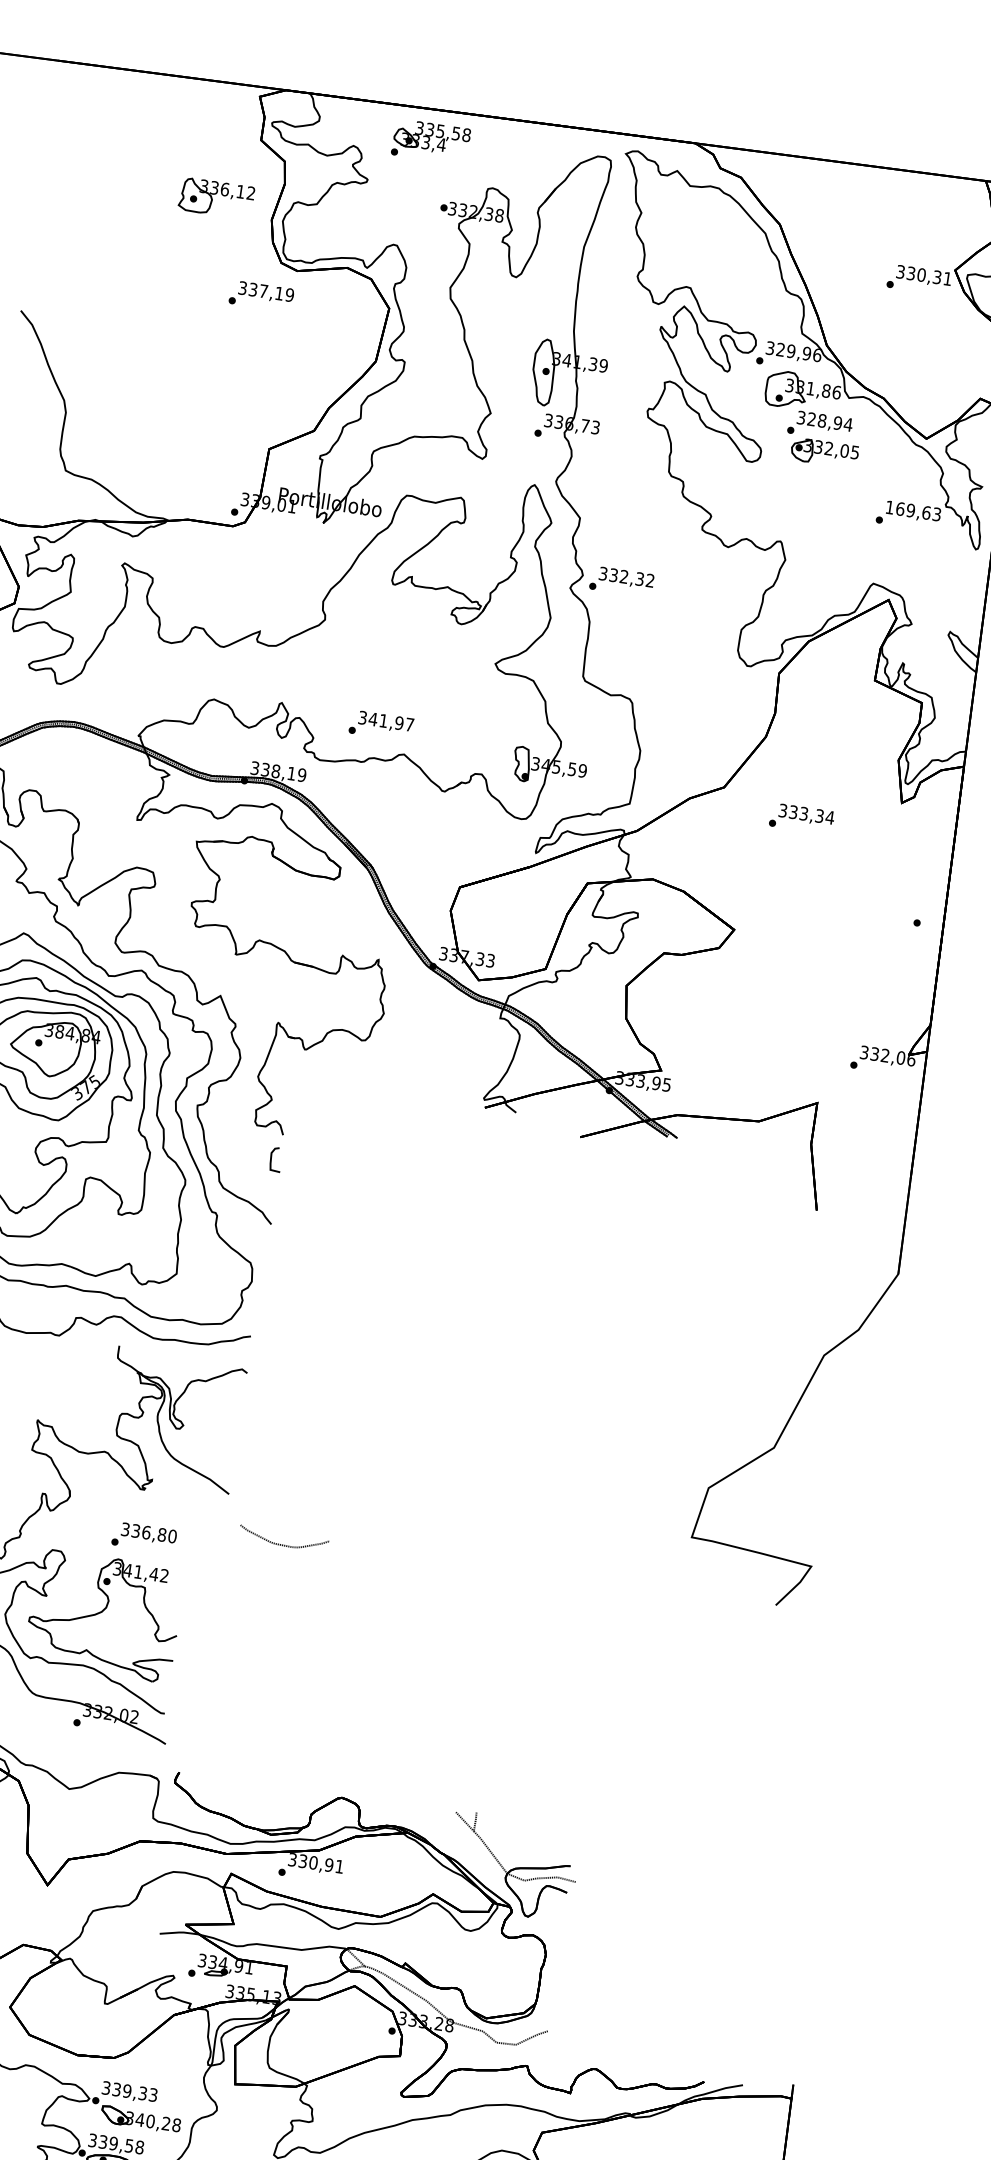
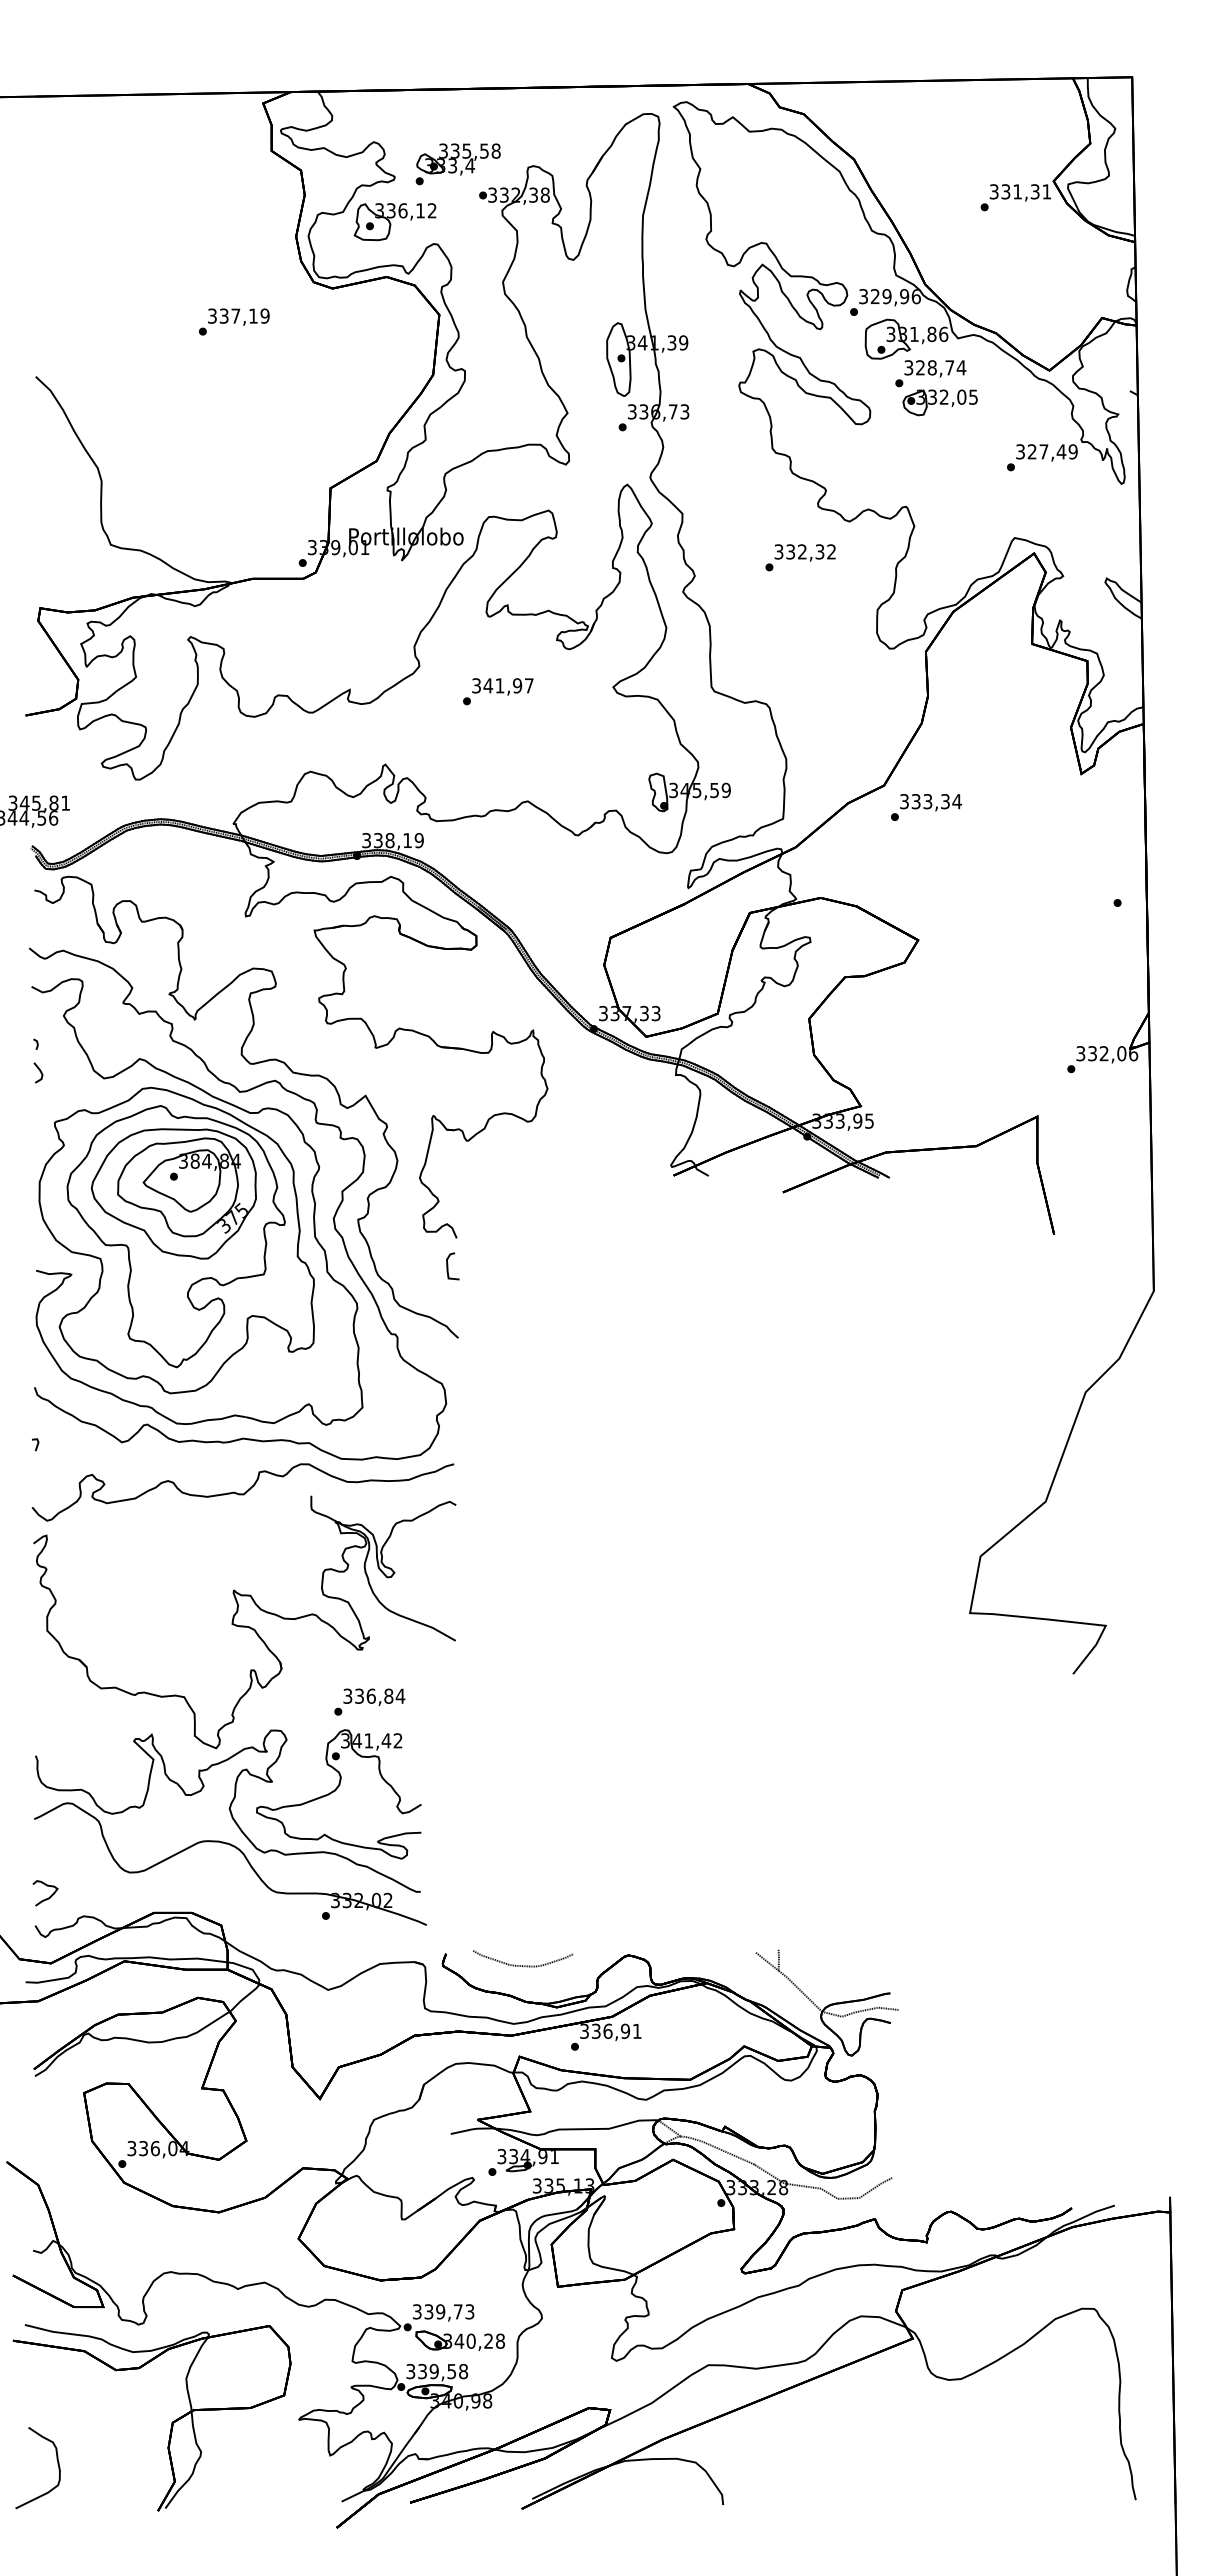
part: (430, 142) -> (457, 164), moved
part: (215, 198) -> (394, 222), moved
text: (921, 274) -> (1017, 191), 330,31 -> 331,31
text: (261, 295) -> (234, 321), moved
text: (837, 422) -> (949, 367), 328,94 -> 328,74
text: (913, 510) -> (1046, 451), 169,63 -> 327,49
text: (621, 581) -> (800, 557), moved
text: (381, 725) -> (498, 691), moved
text: (801, 818) -> (926, 807), moved
text: (172, 1535) -> (400, 1695), 336,80 -> 336,84
curve: (283, 1544) -> (523, 1965), moved
text: (313, 1862) -> (607, 2030), 330,91 -> 336,91
text: (142, 2093) -> (457, 2311), 339,33 -> 339,73

